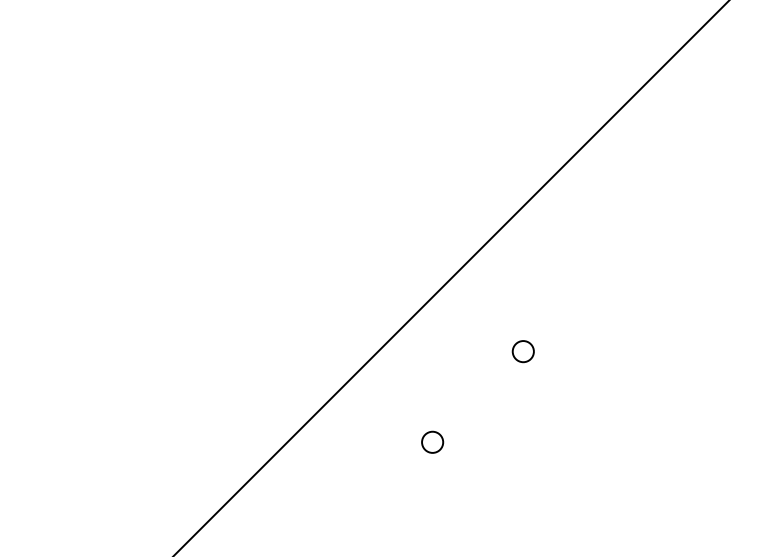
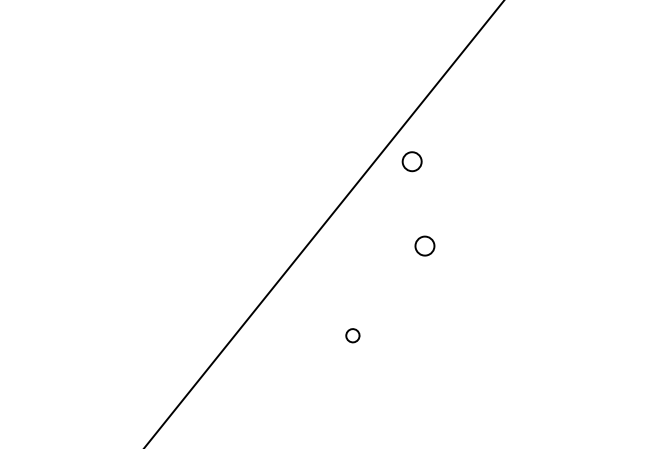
circle: (518, 256) -> (411, 161), added
circle: (432, 441) -> (352, 335), size x0.7

